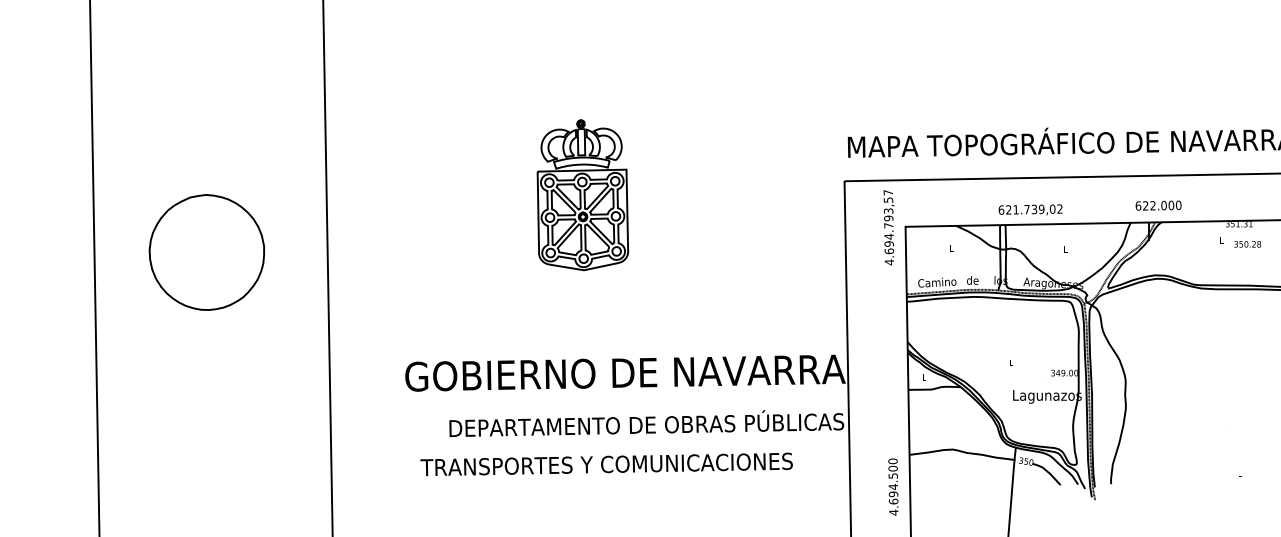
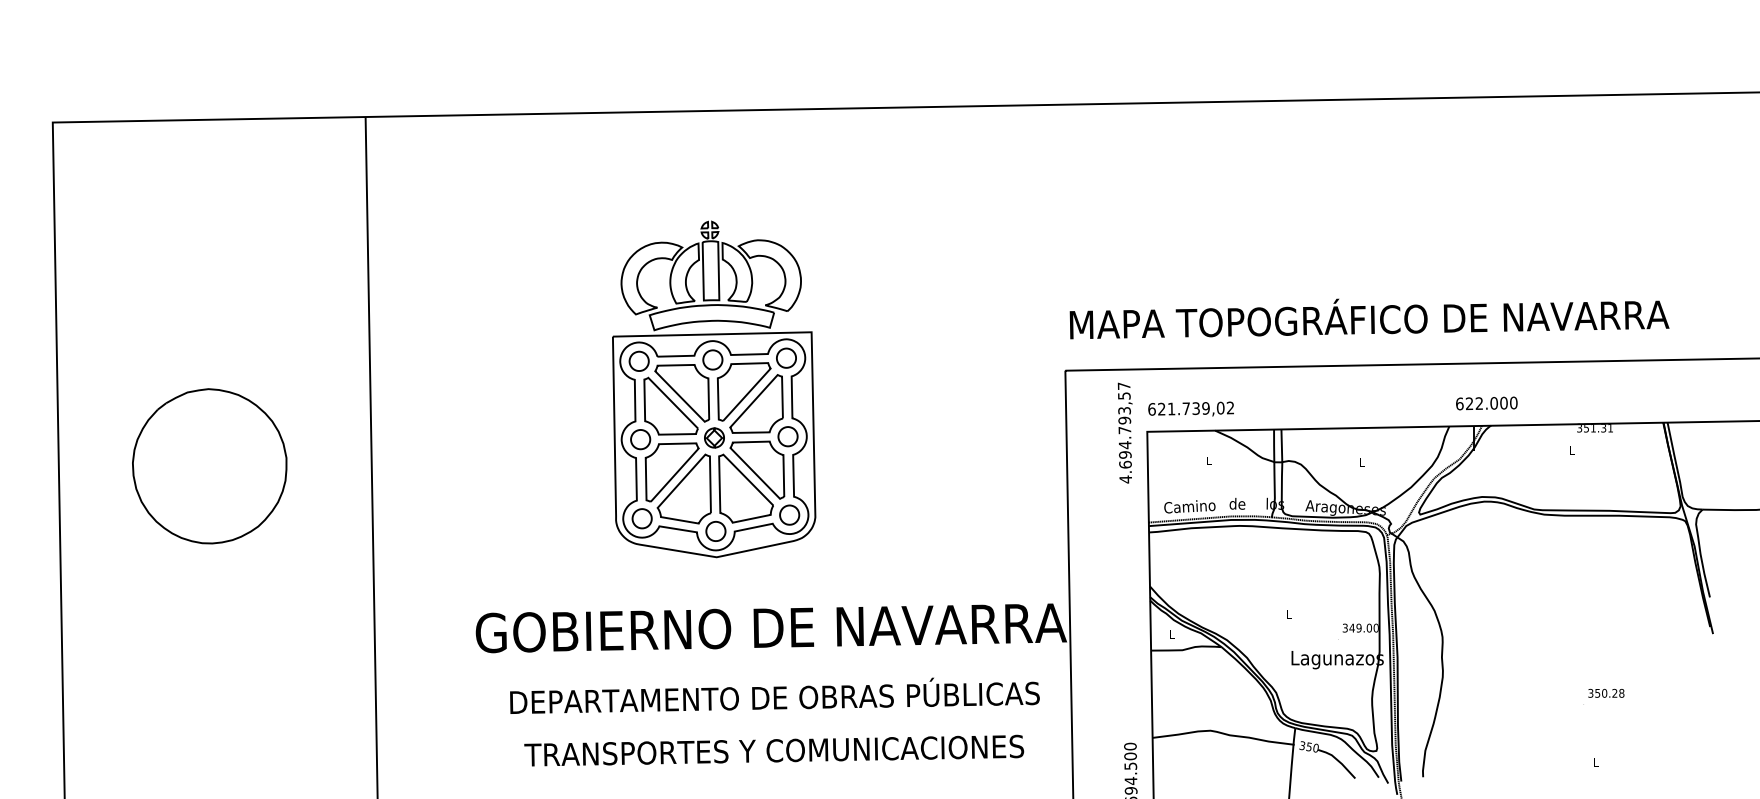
part: (583, 195) -> (714, 389), size x1.67
text: (1030, 209) -> (1190, 408), moved
text: (1247, 243) -> (1606, 692), moved
text: (646, 423) -> (774, 695), moved
text: (606, 464) -> (774, 750), moved

